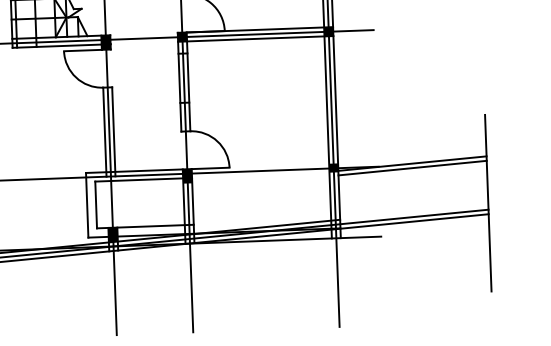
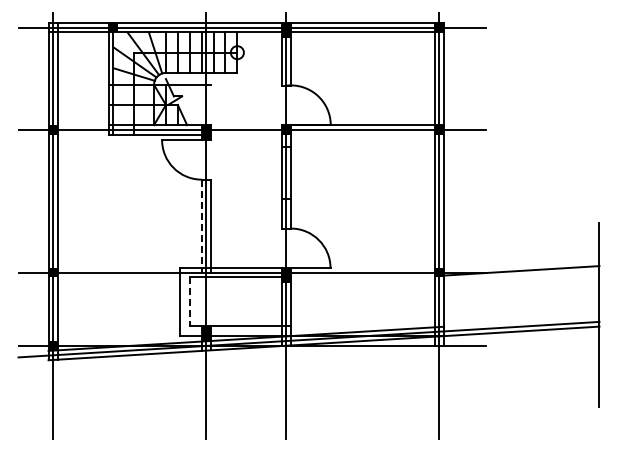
line: (255, 38) -> (362, 134), removed
line: (104, 132) -> (201, 226), solid -> dashed
line: (412, 168) -> (521, 275), removed
line: (95, 205) -> (189, 302), solid -> dashed

